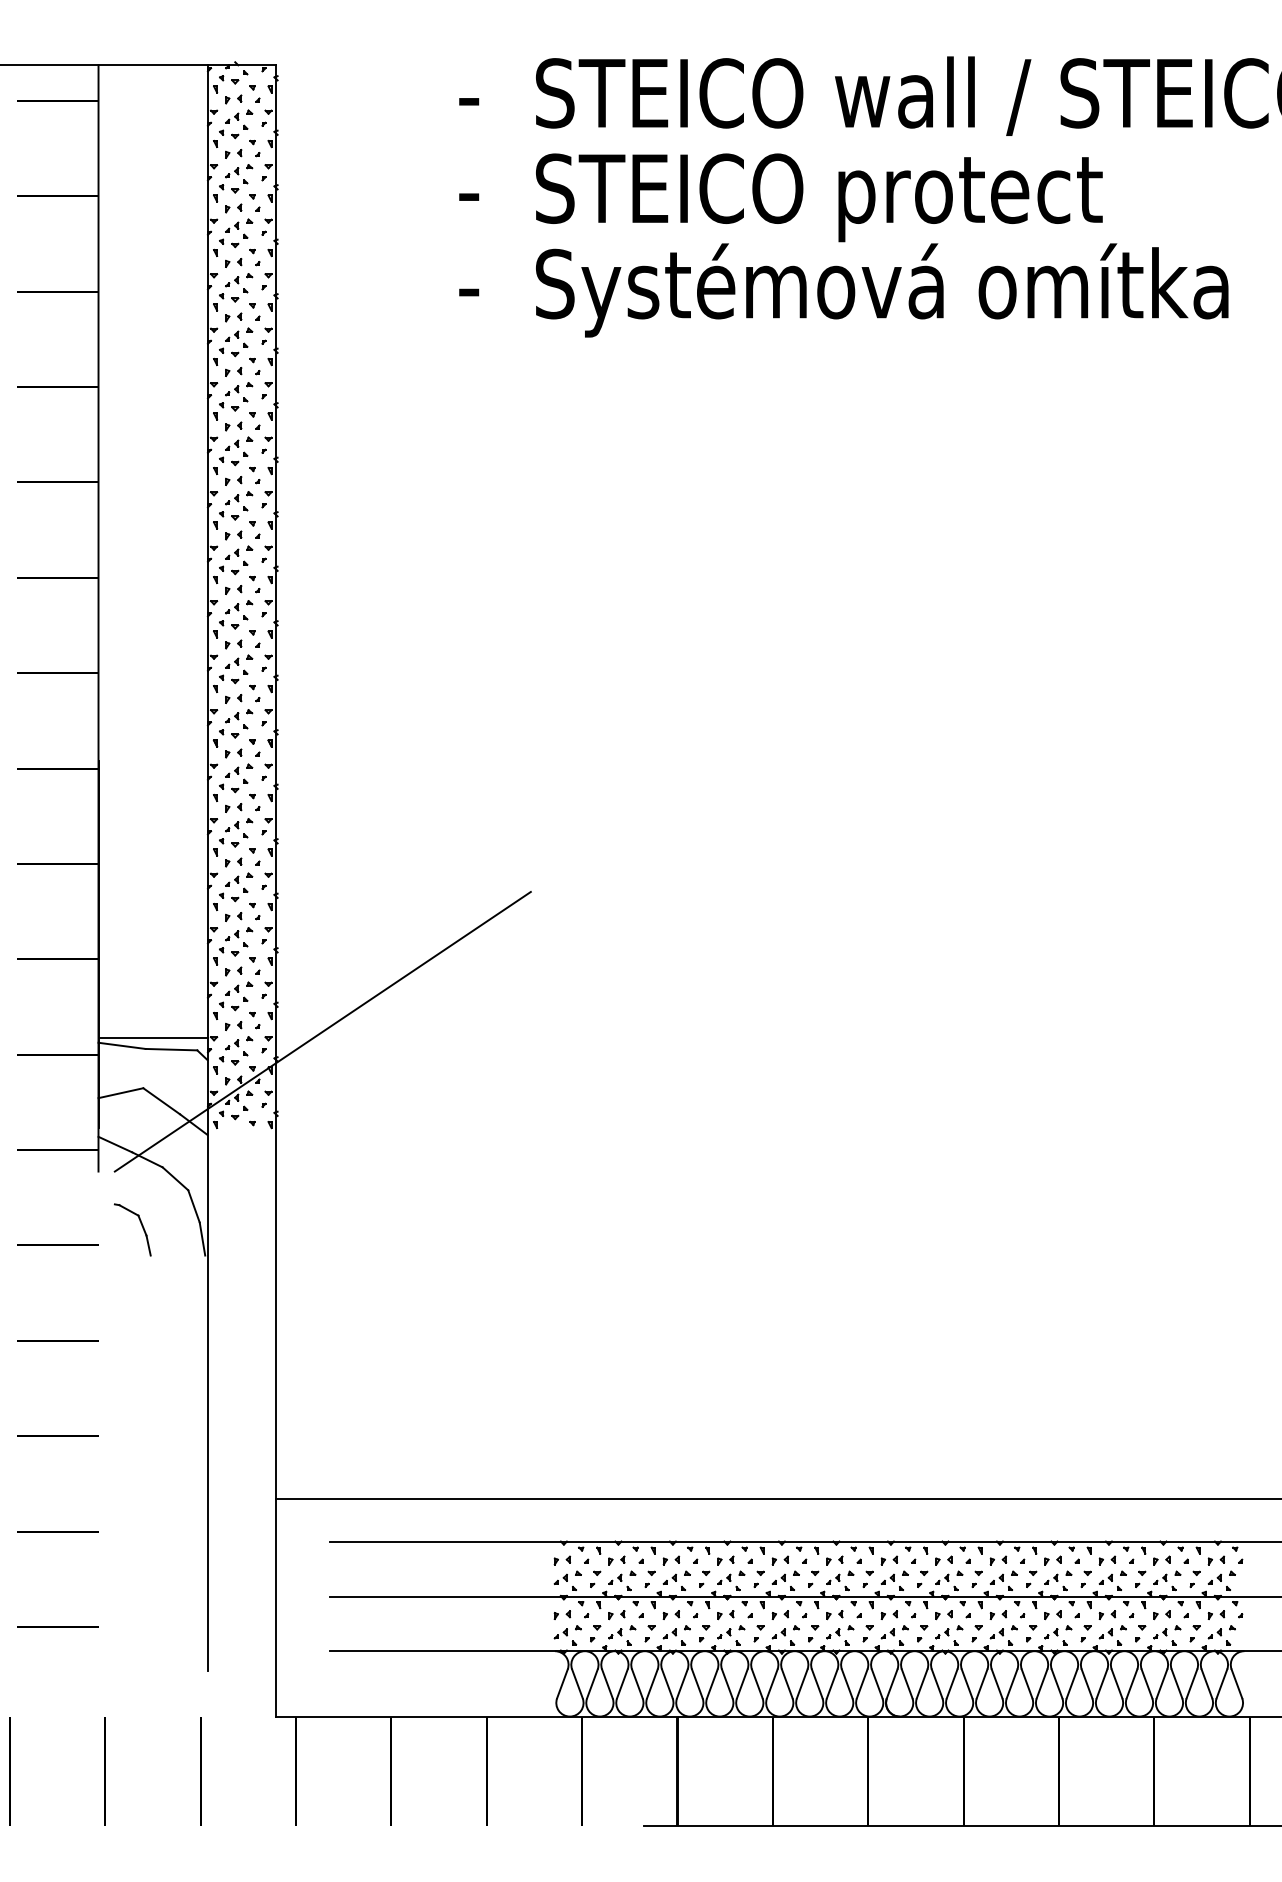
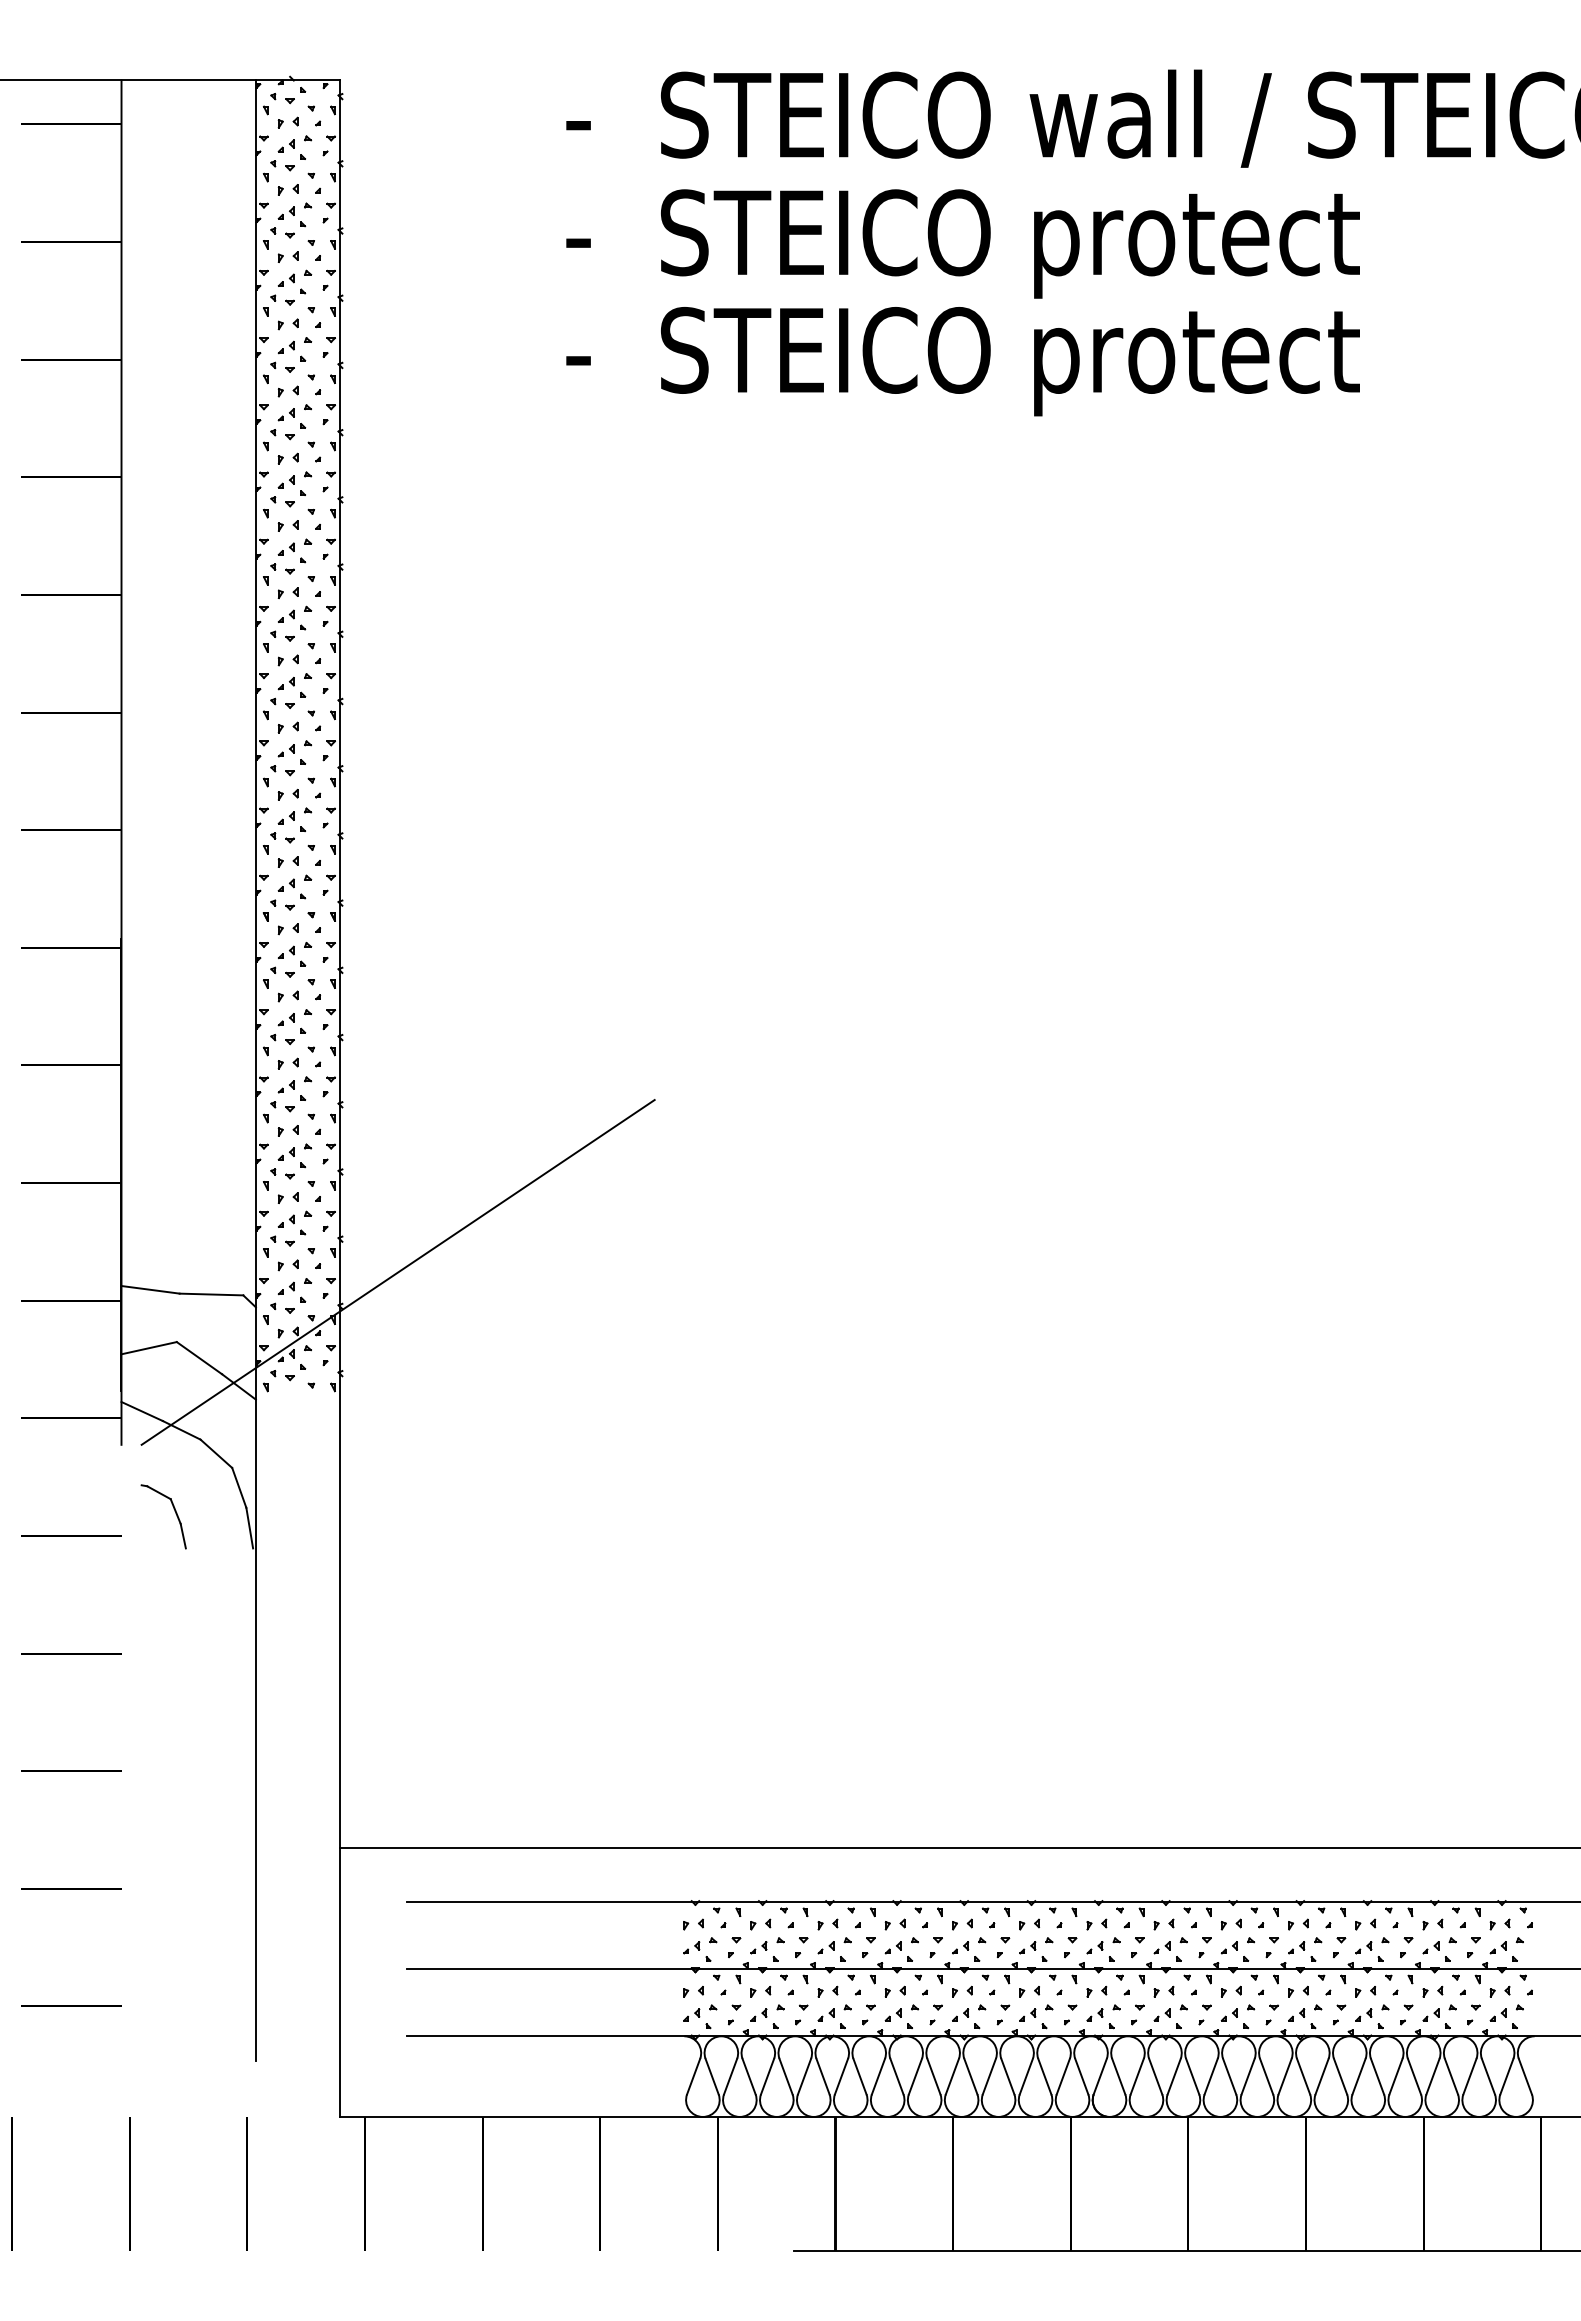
text: (902, 290) -> (1113, 358), -  Systémová omítka -> -  STEICO protect
line: (152, 1037) -> (188, 1279), removed

